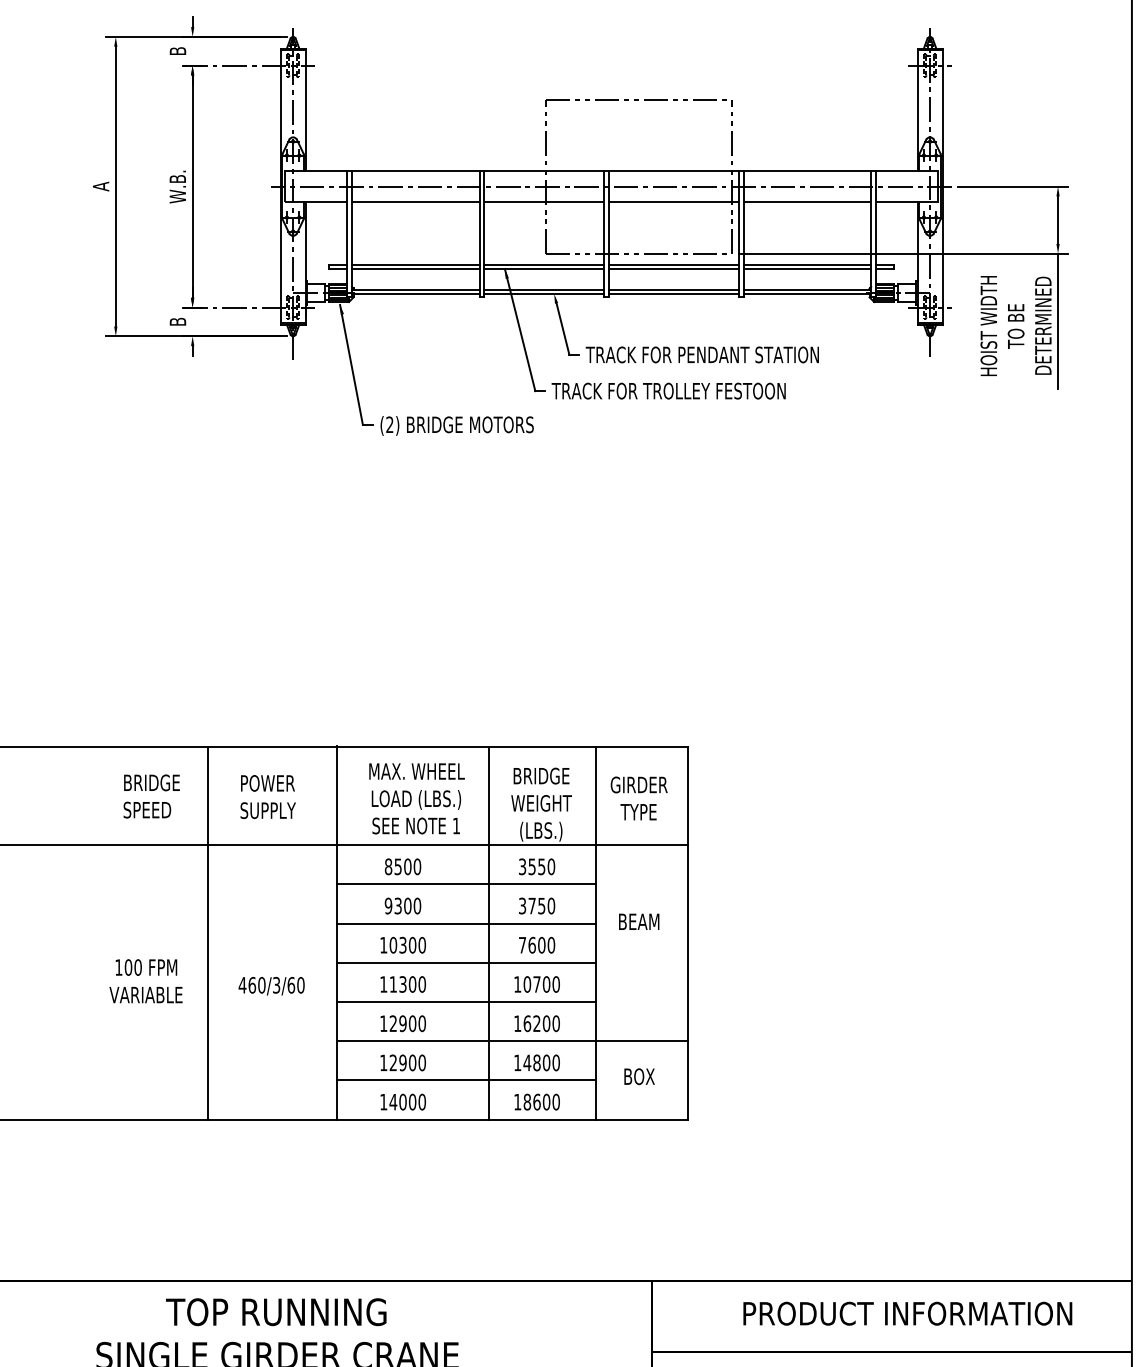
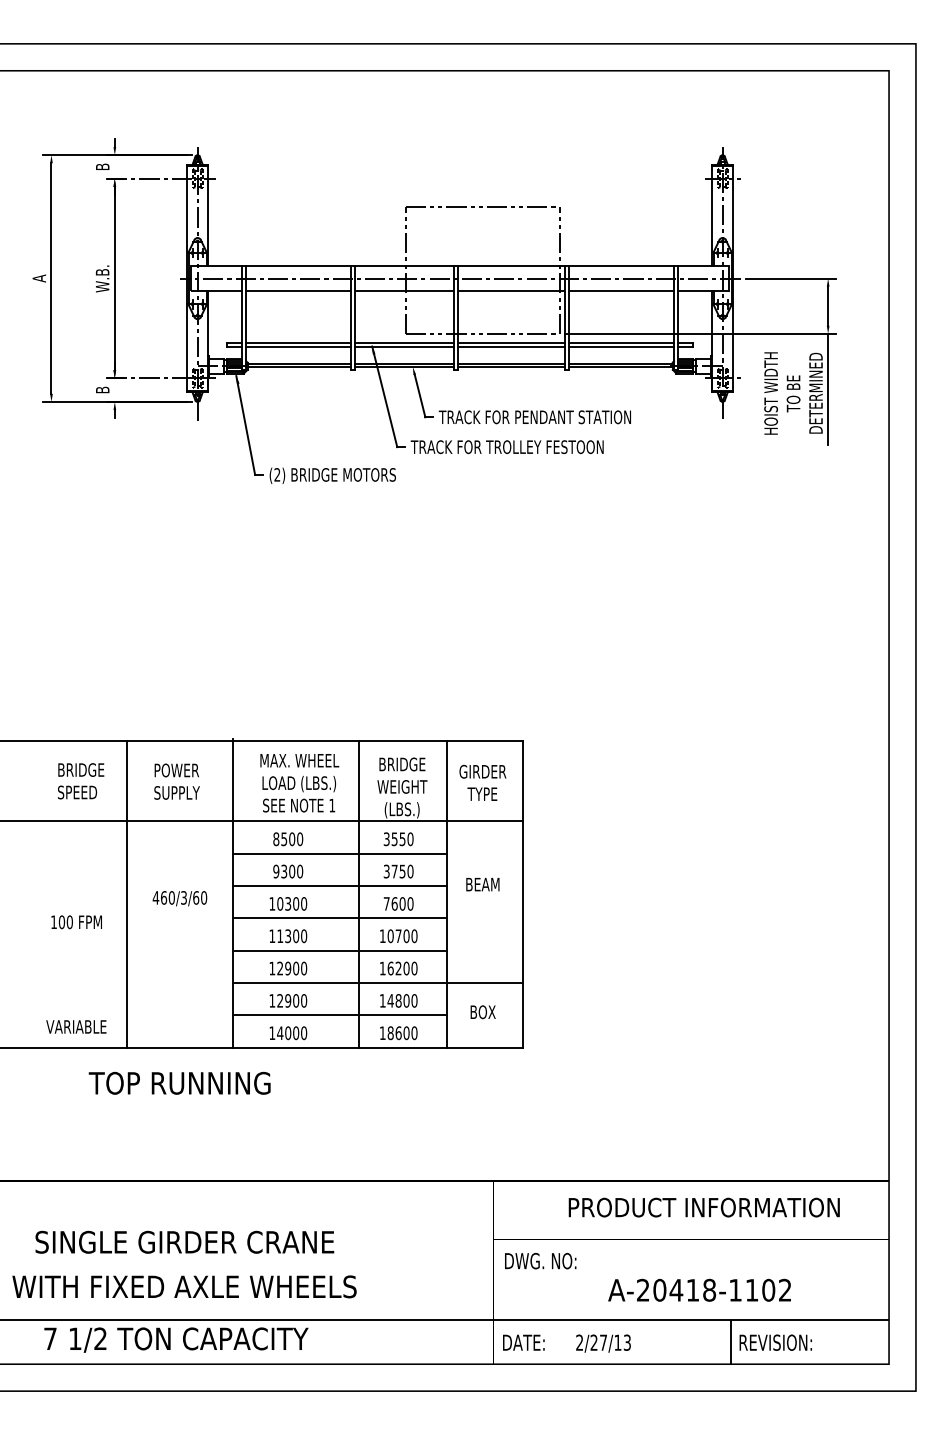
text: (271, 986) -> (179, 898), moved
text: (146, 994) -> (76, 1026), moved
text: (275, 1311) -> (179, 1082), moved

